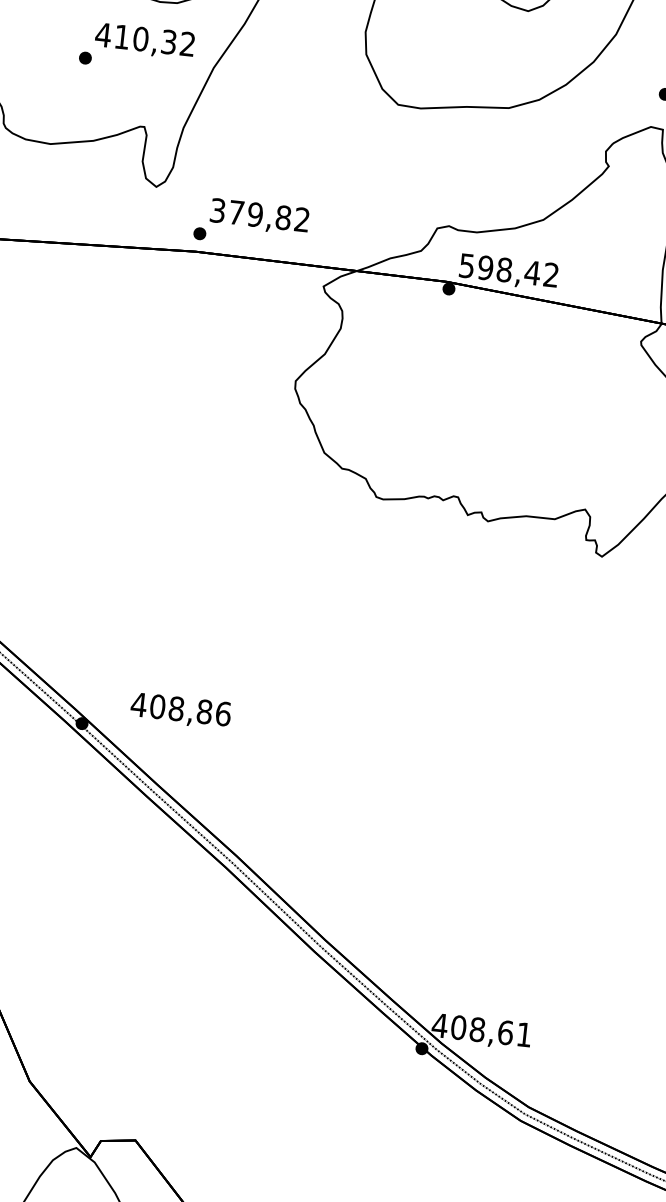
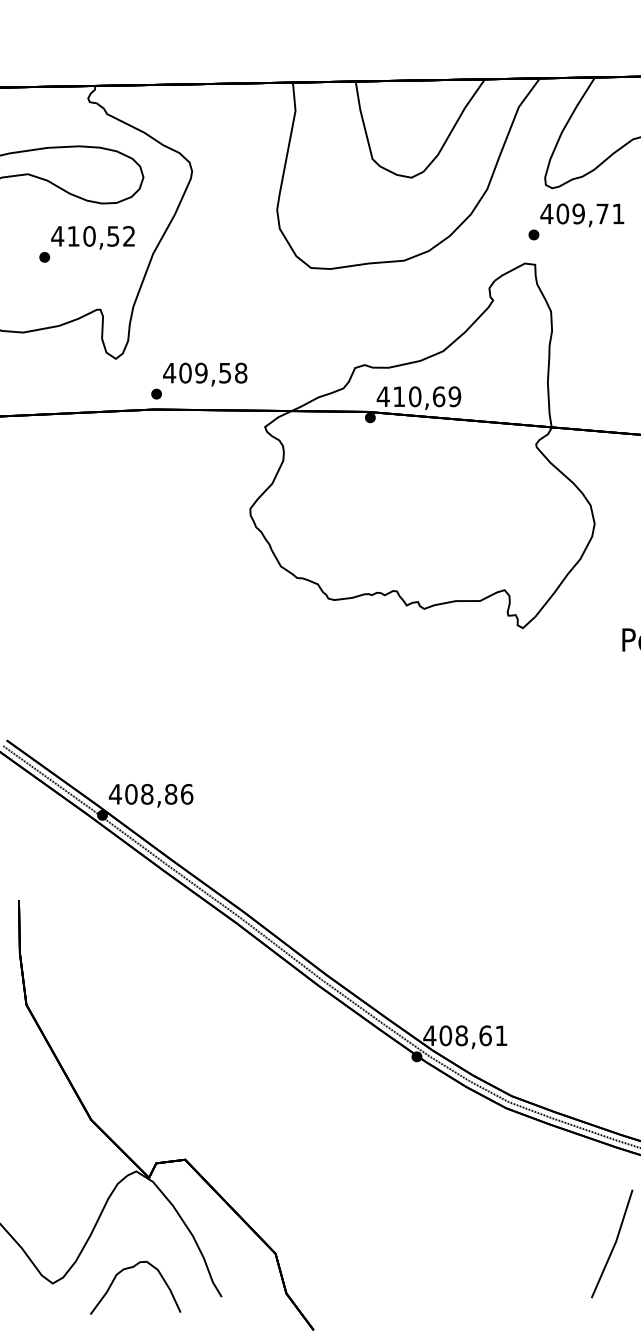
text: (169, 42) -> (113, 236), 410,32 -> 410,52
text: (260, 214) -> (205, 372), 379,82 -> 409,58
text: (508, 270) -> (418, 396), 598,42 -> 410,69
text: (180, 710) -> (150, 795), moved

